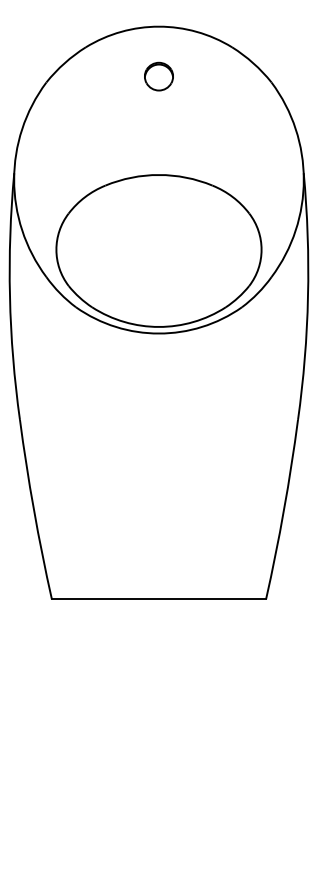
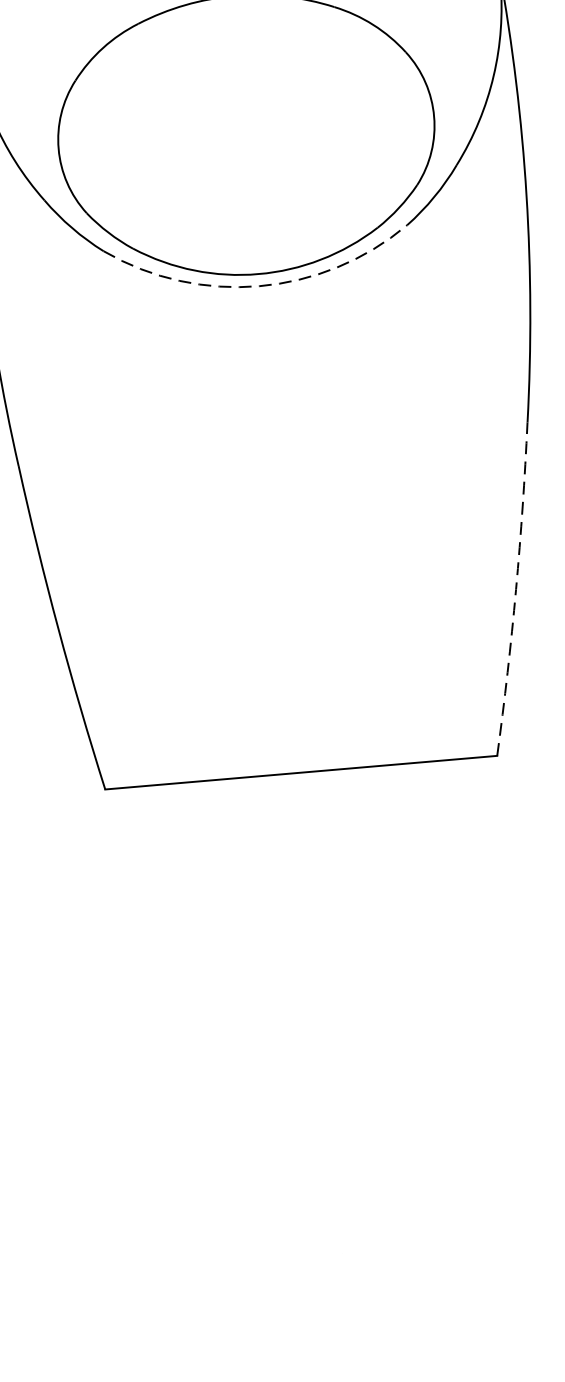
arc: (159, 333) -> (260, 286), solid -> dashed
arc: (284, 509) -> (516, 588), solid -> dashed

